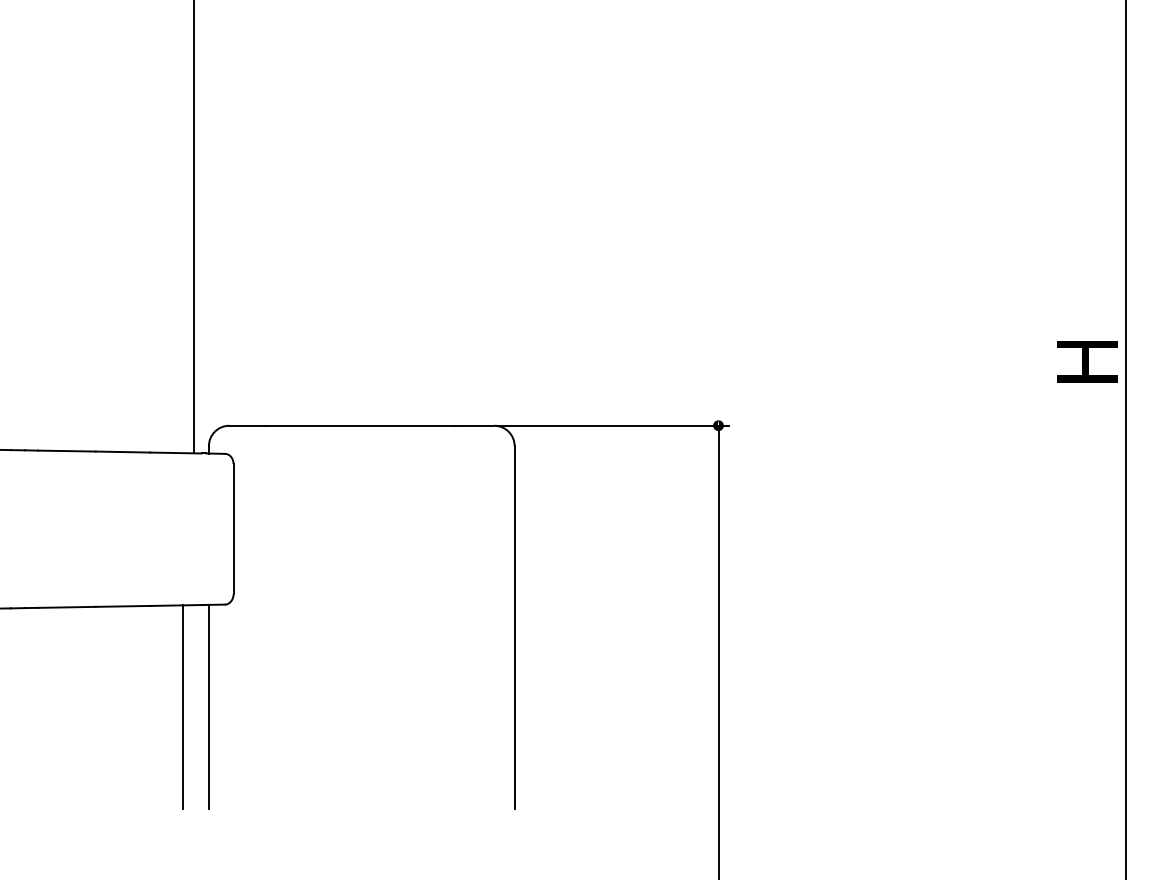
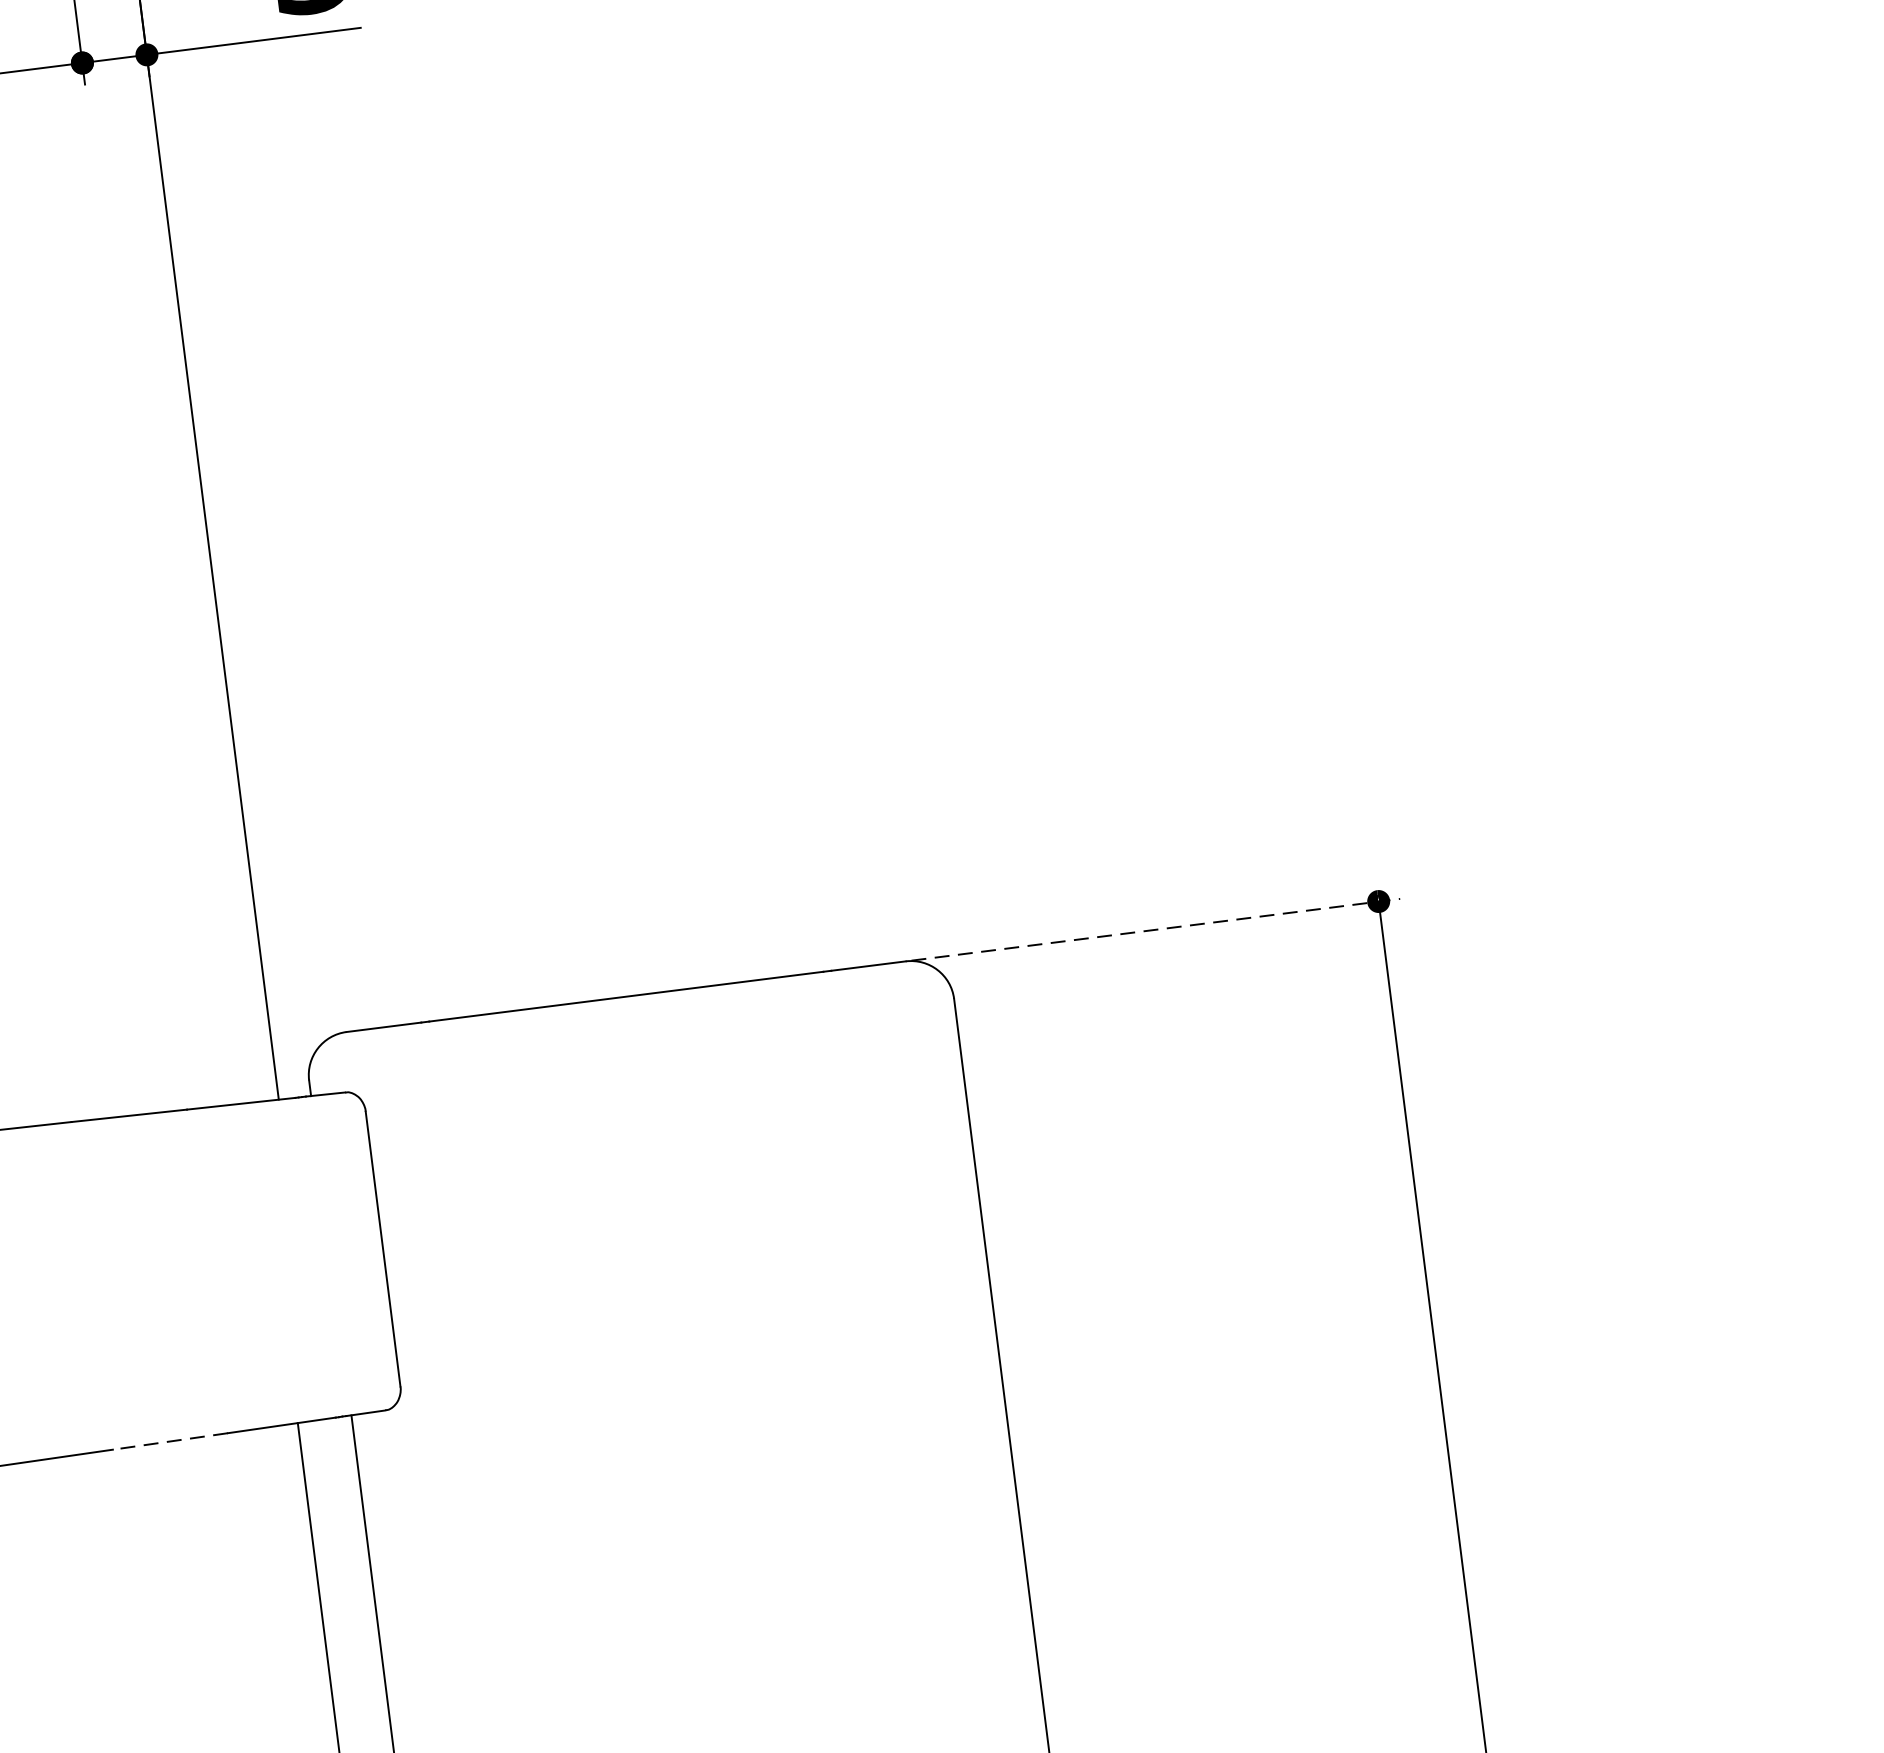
line: (612, 425) -> (1155, 929), solid -> dashed
line: (122, 606) -> (169, 1441), solid -> dashed

